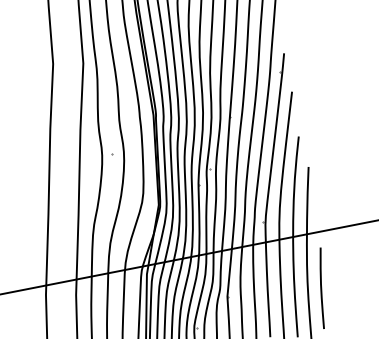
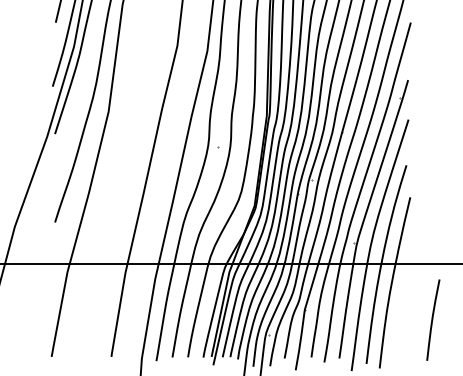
curve: (322, 287) -> (433, 319), moved

